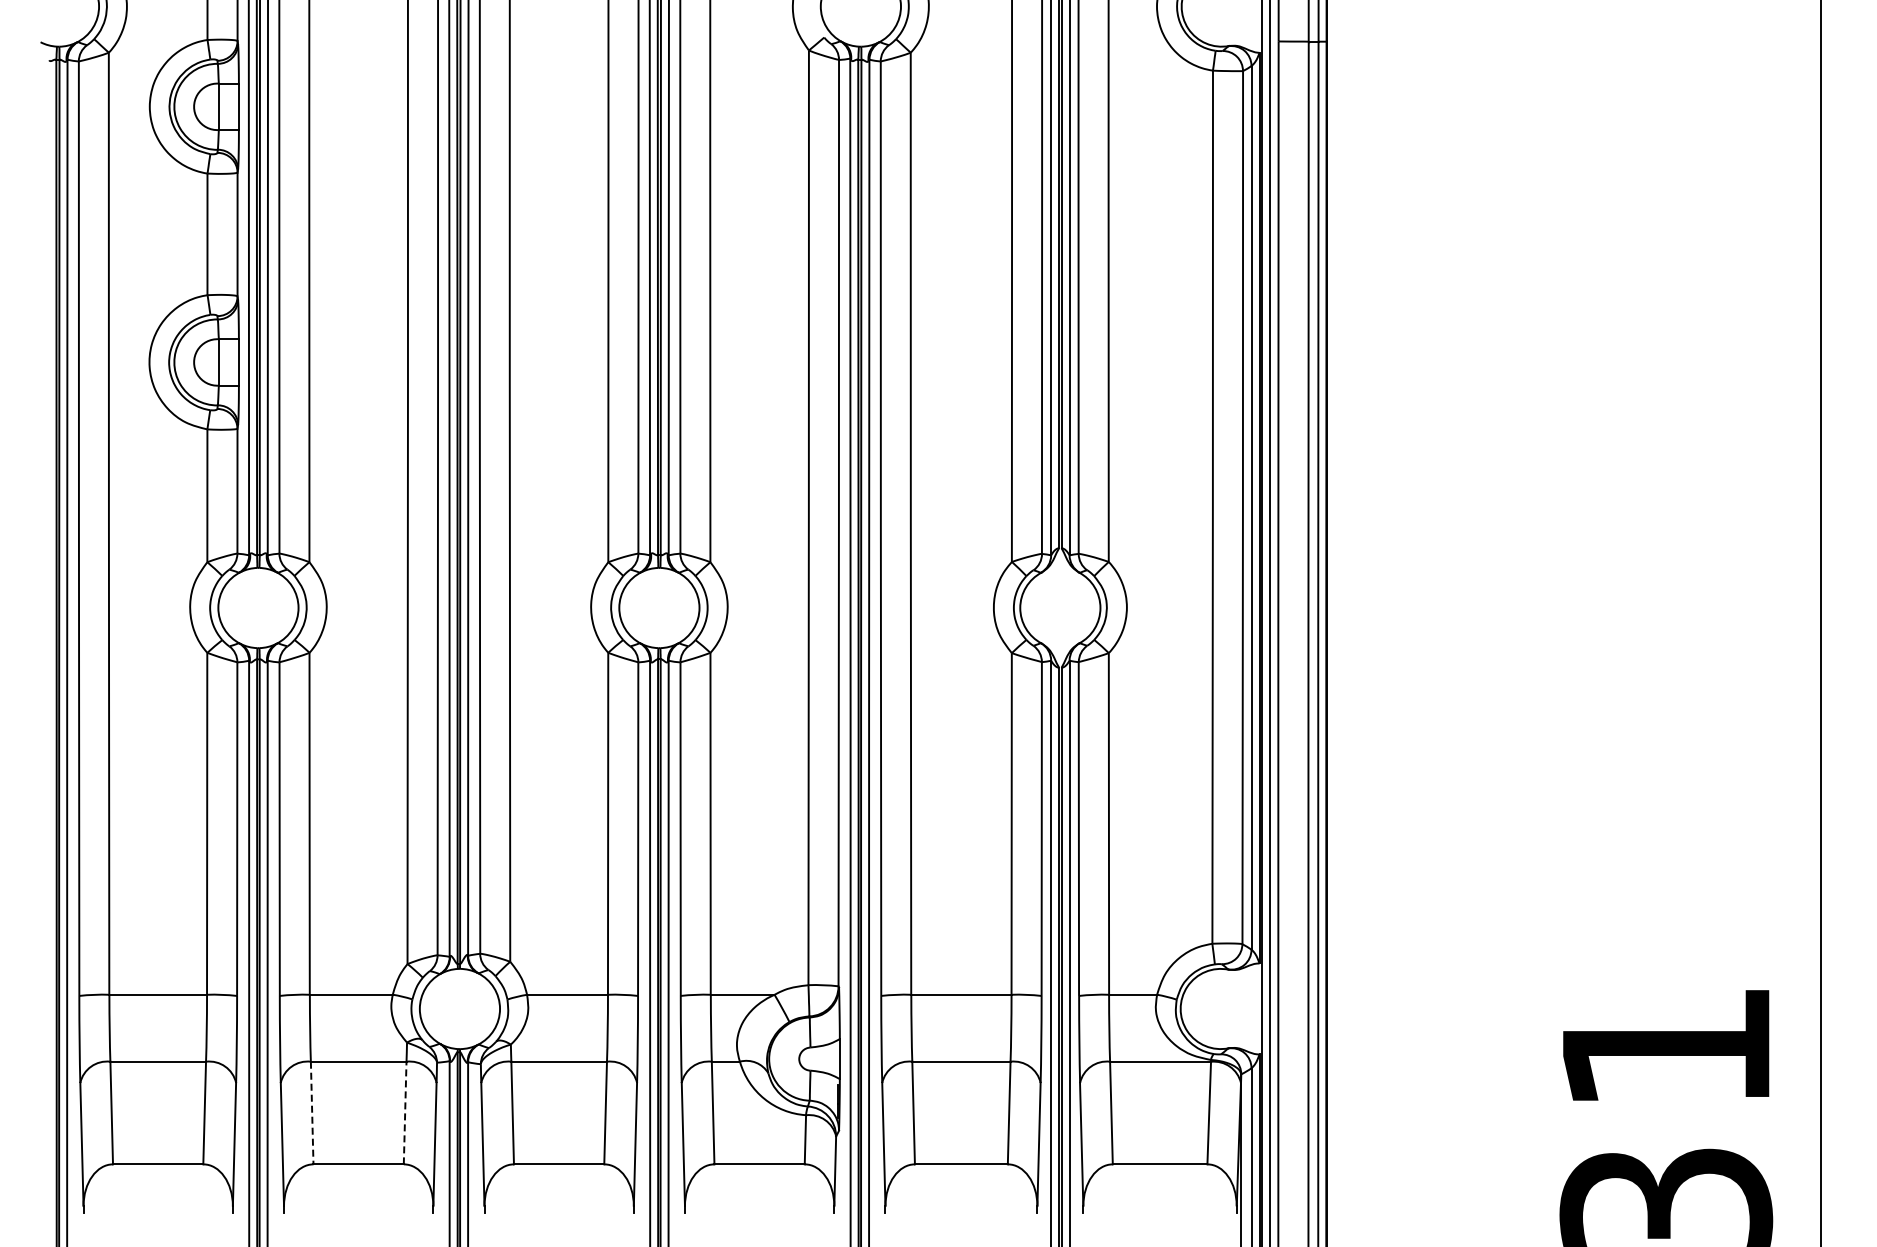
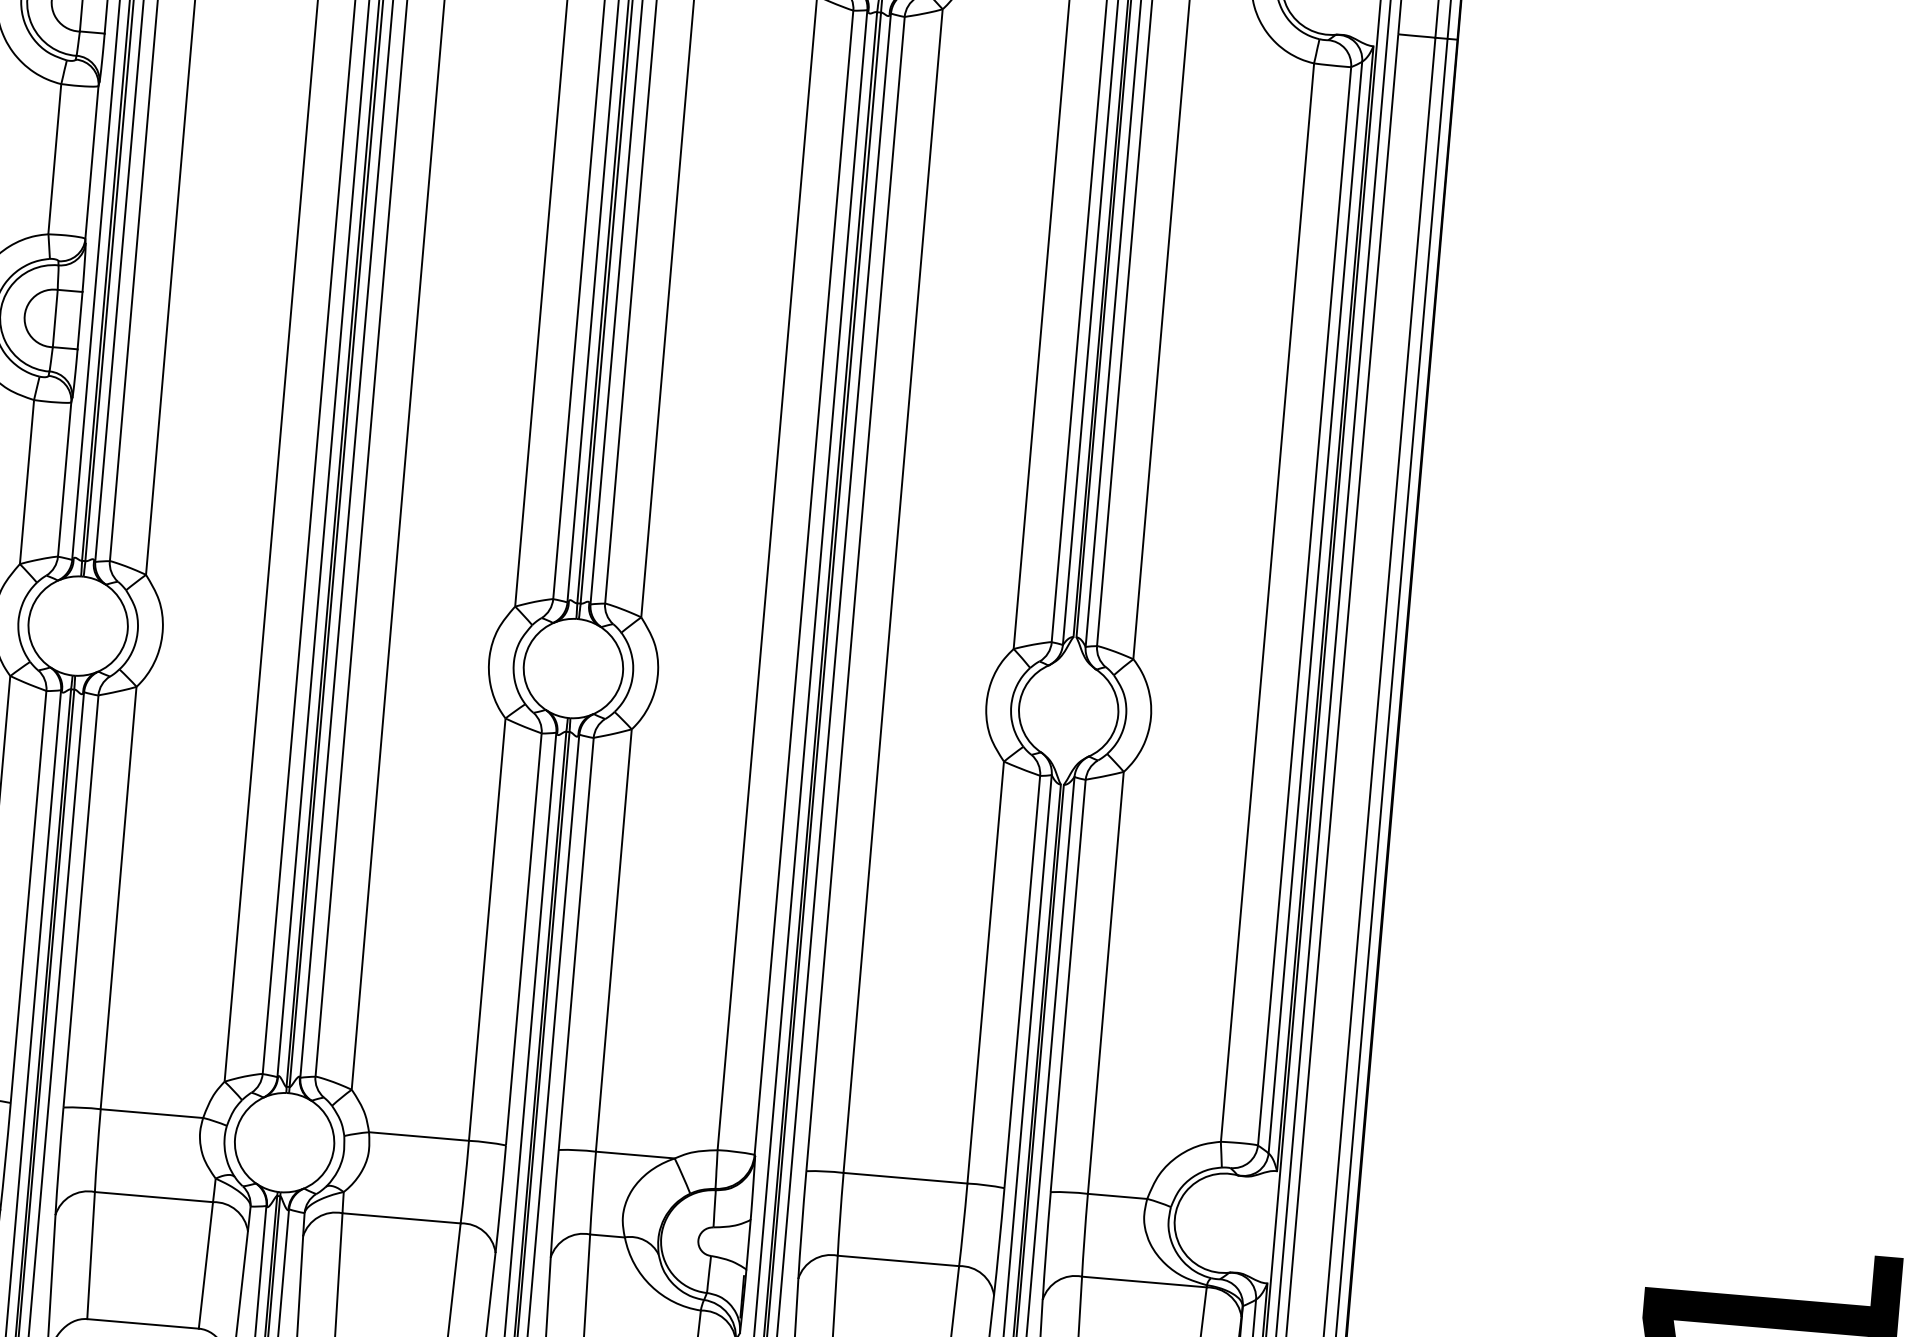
line: (405, 1112) -> (206, 1264), dashed -> solid
line: (312, 1113) -> (91, 1256), dashed -> solid

